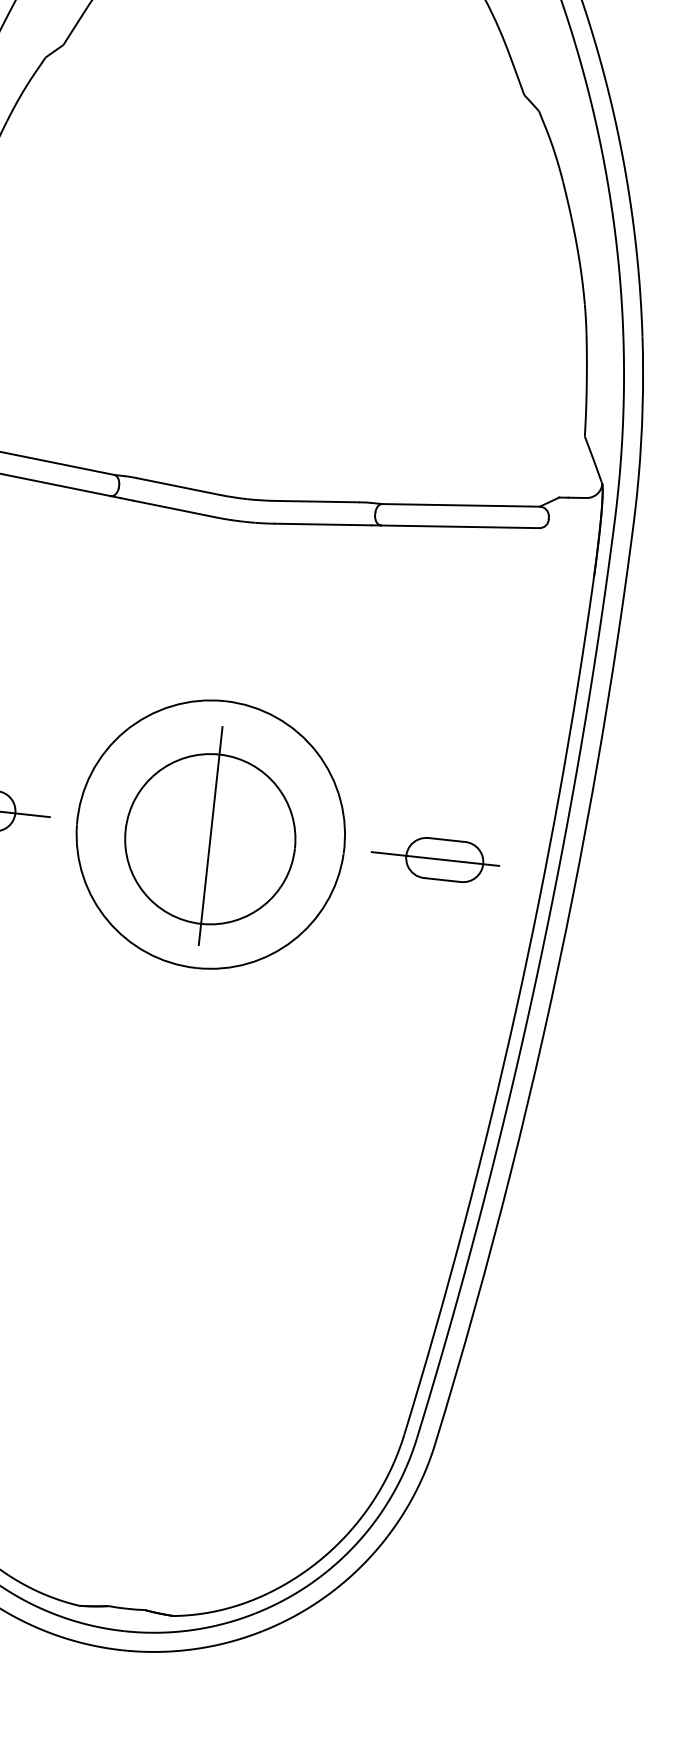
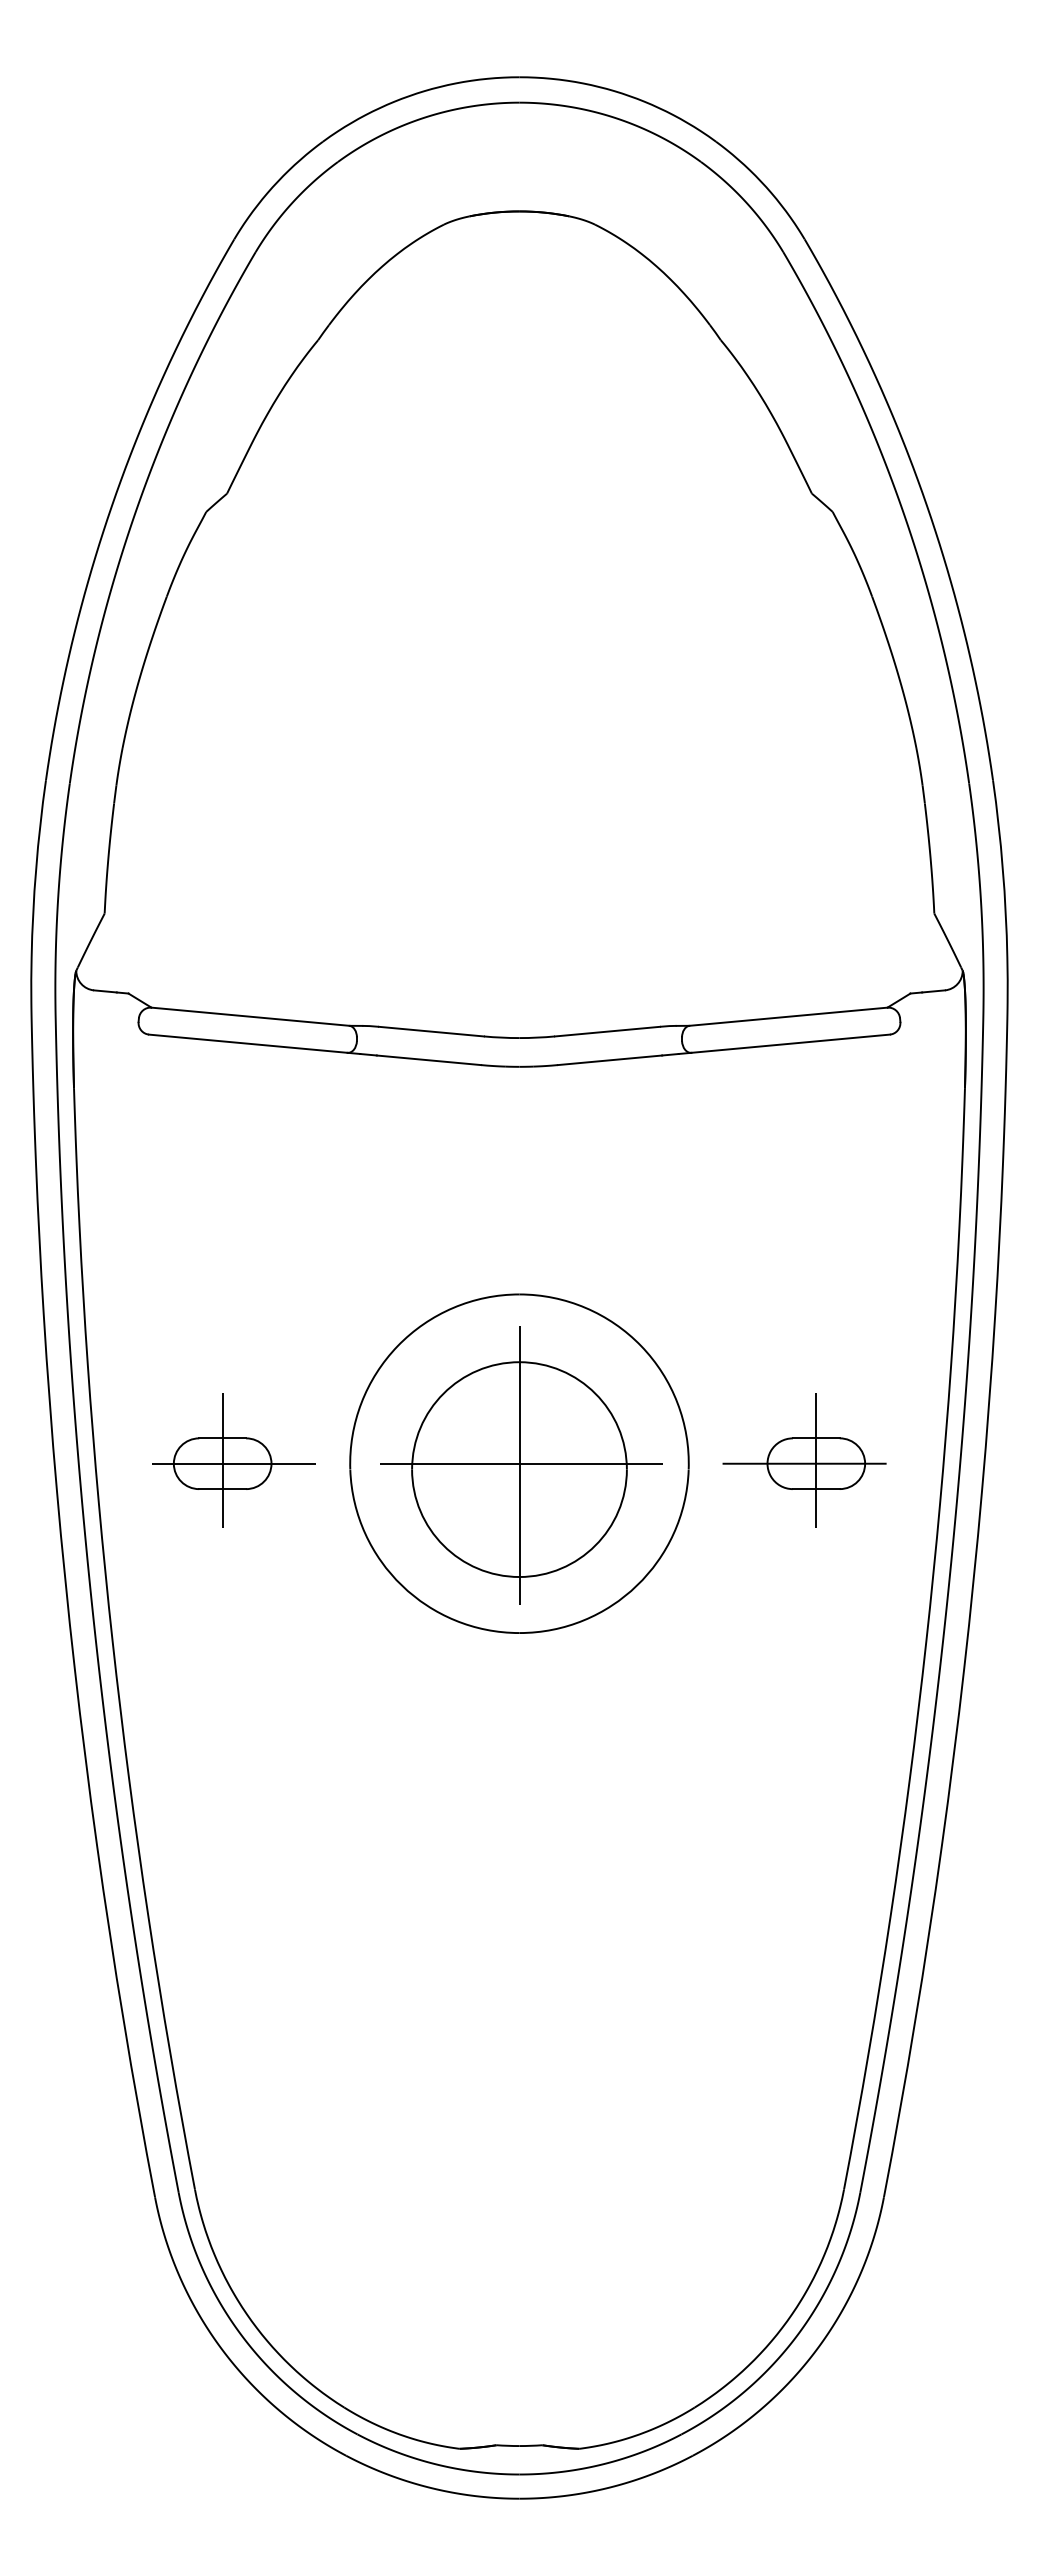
line: (212, 834) -> (521, 1463), added
line: (445, 856) -> (816, 1459), added

